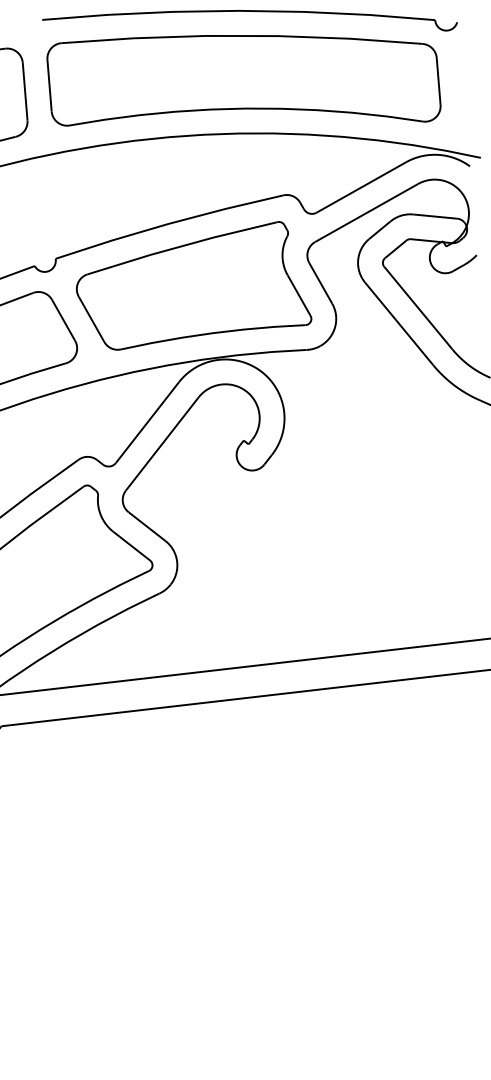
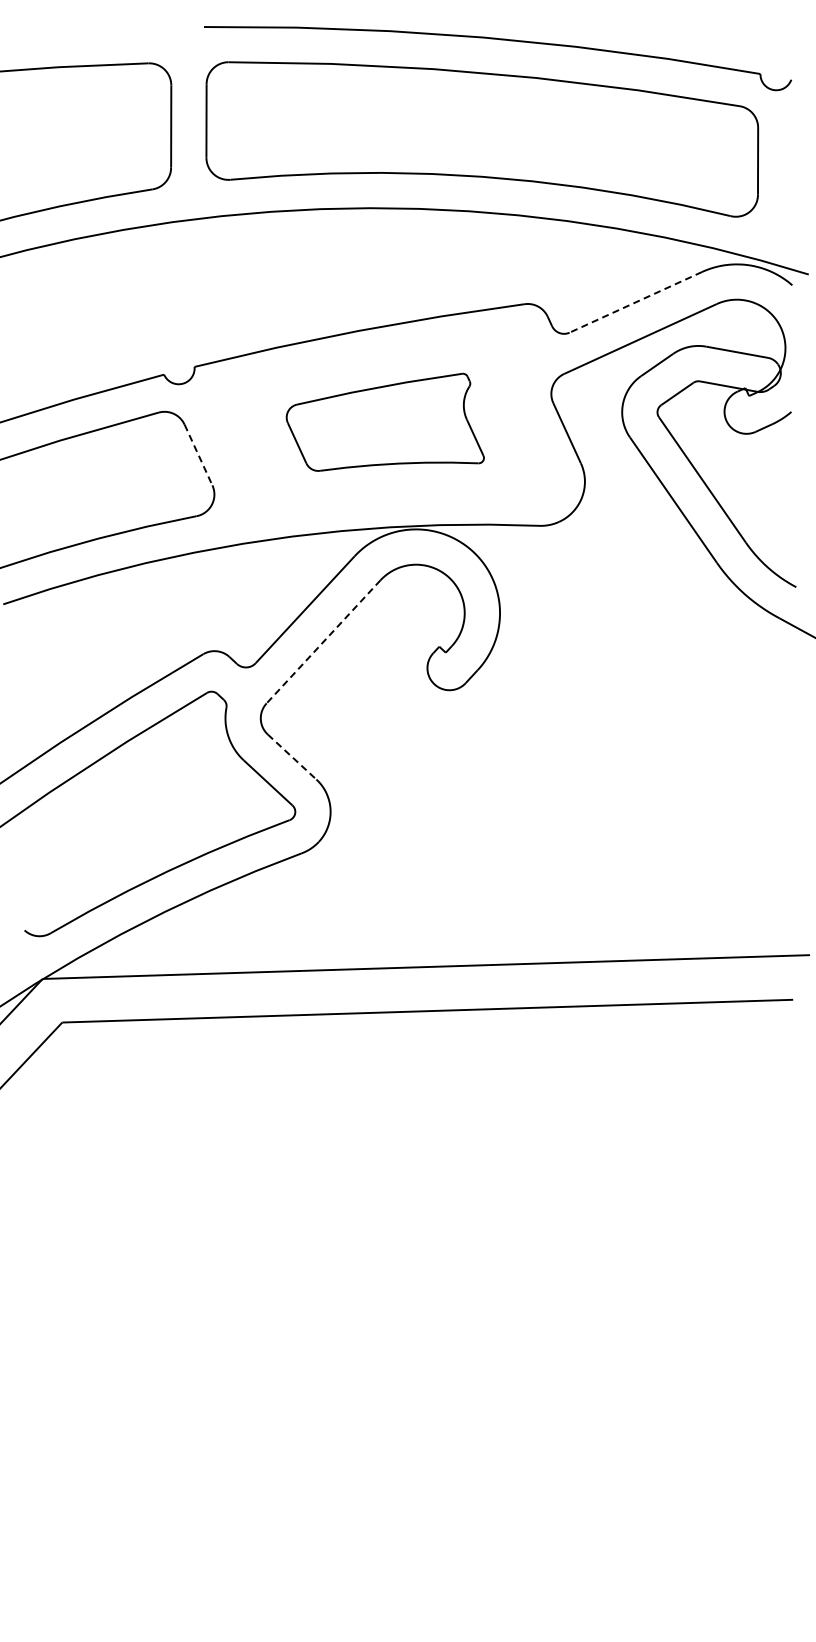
line: (361, 187) -> (635, 302), solid -> dashed
part: (192, 286) -> (385, 422), size x0.6
line: (63, 320) -> (198, 455), solid -> dashed
line: (162, 443) -> (323, 641), solid -> dashed
line: (147, 526) -> (292, 757), solid -> dashed

